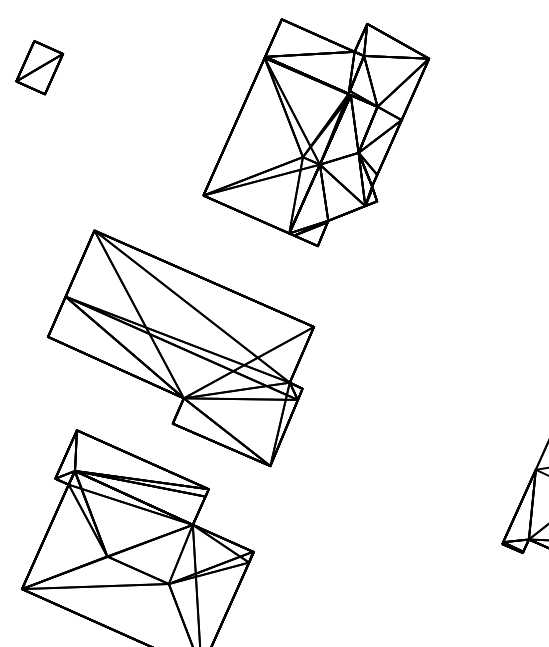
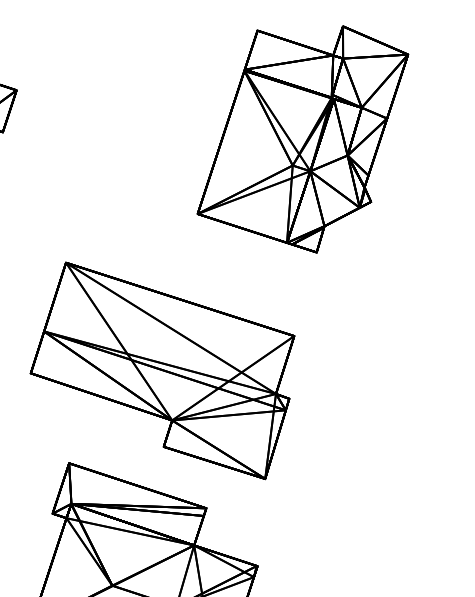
part: (316, 132) -> (303, 139), moved

